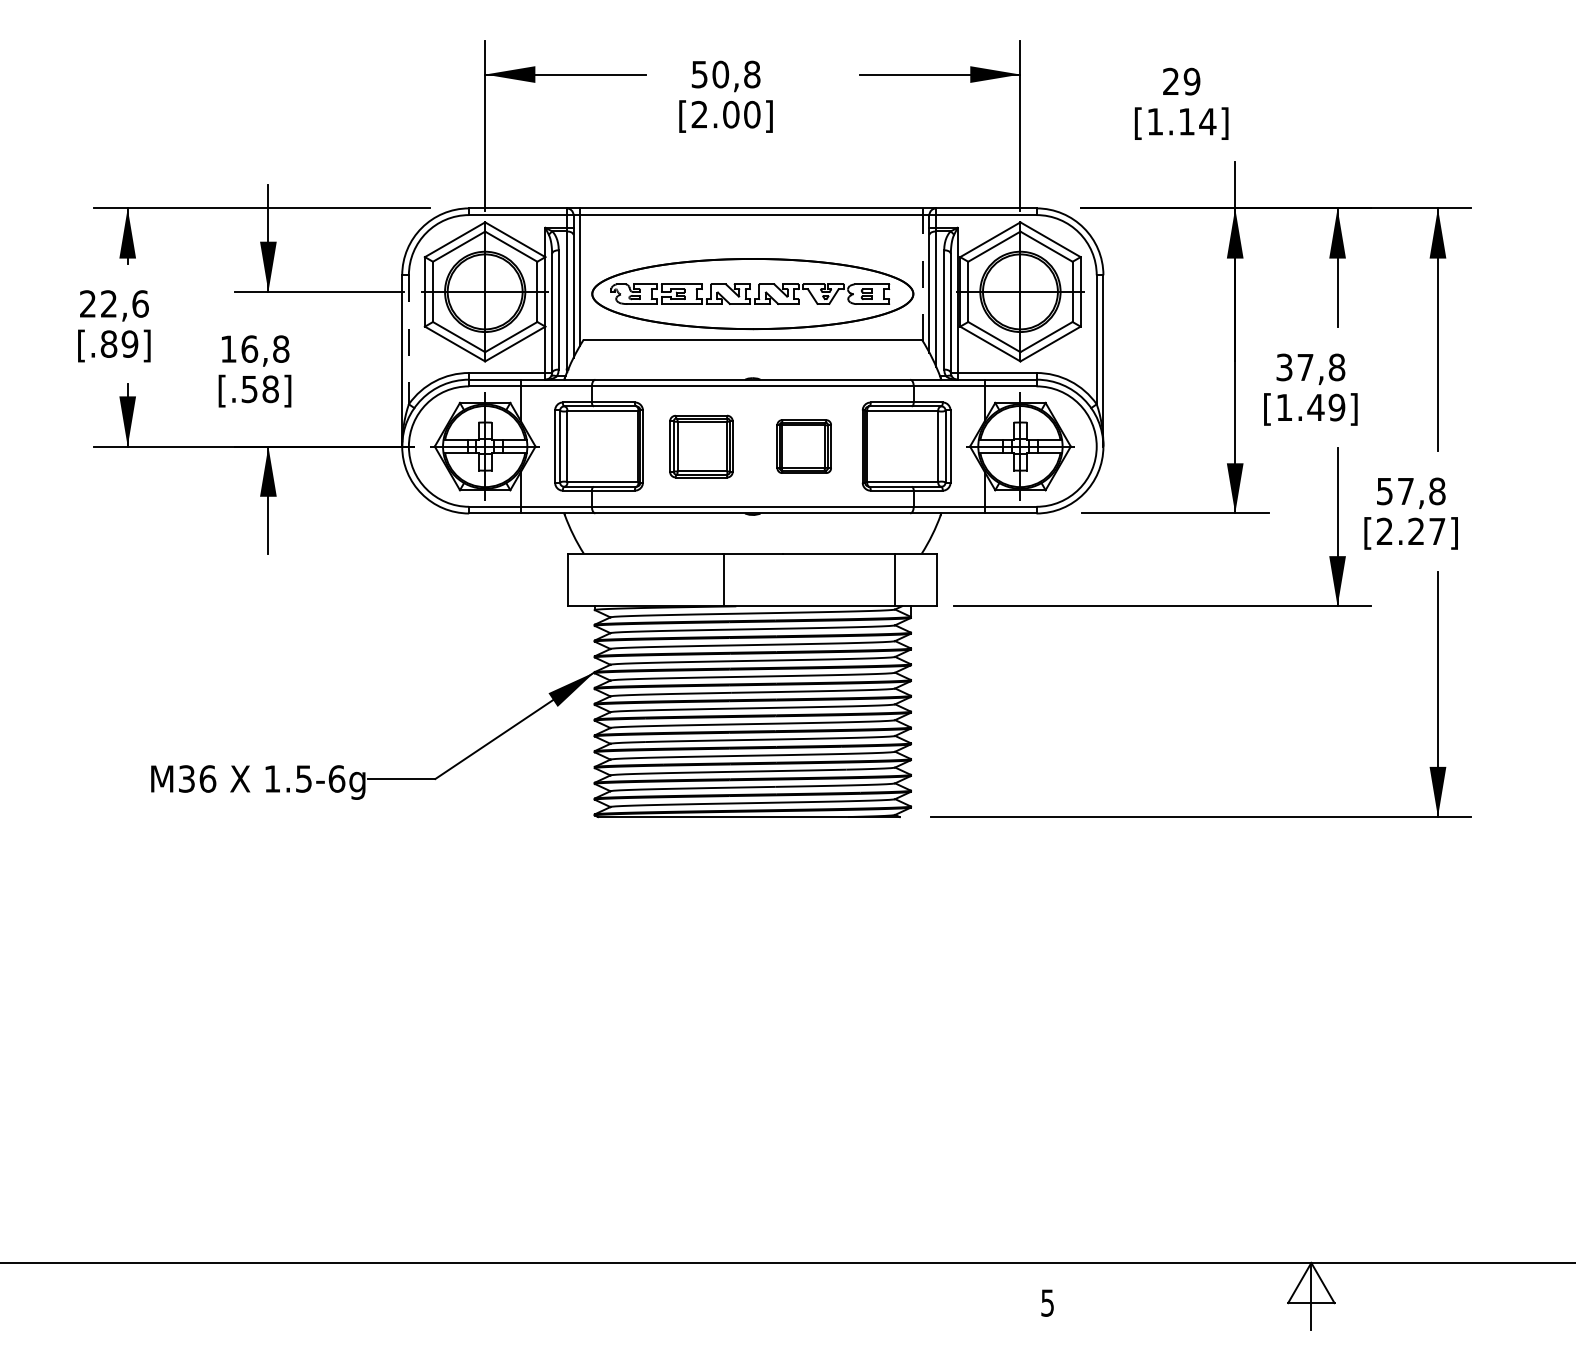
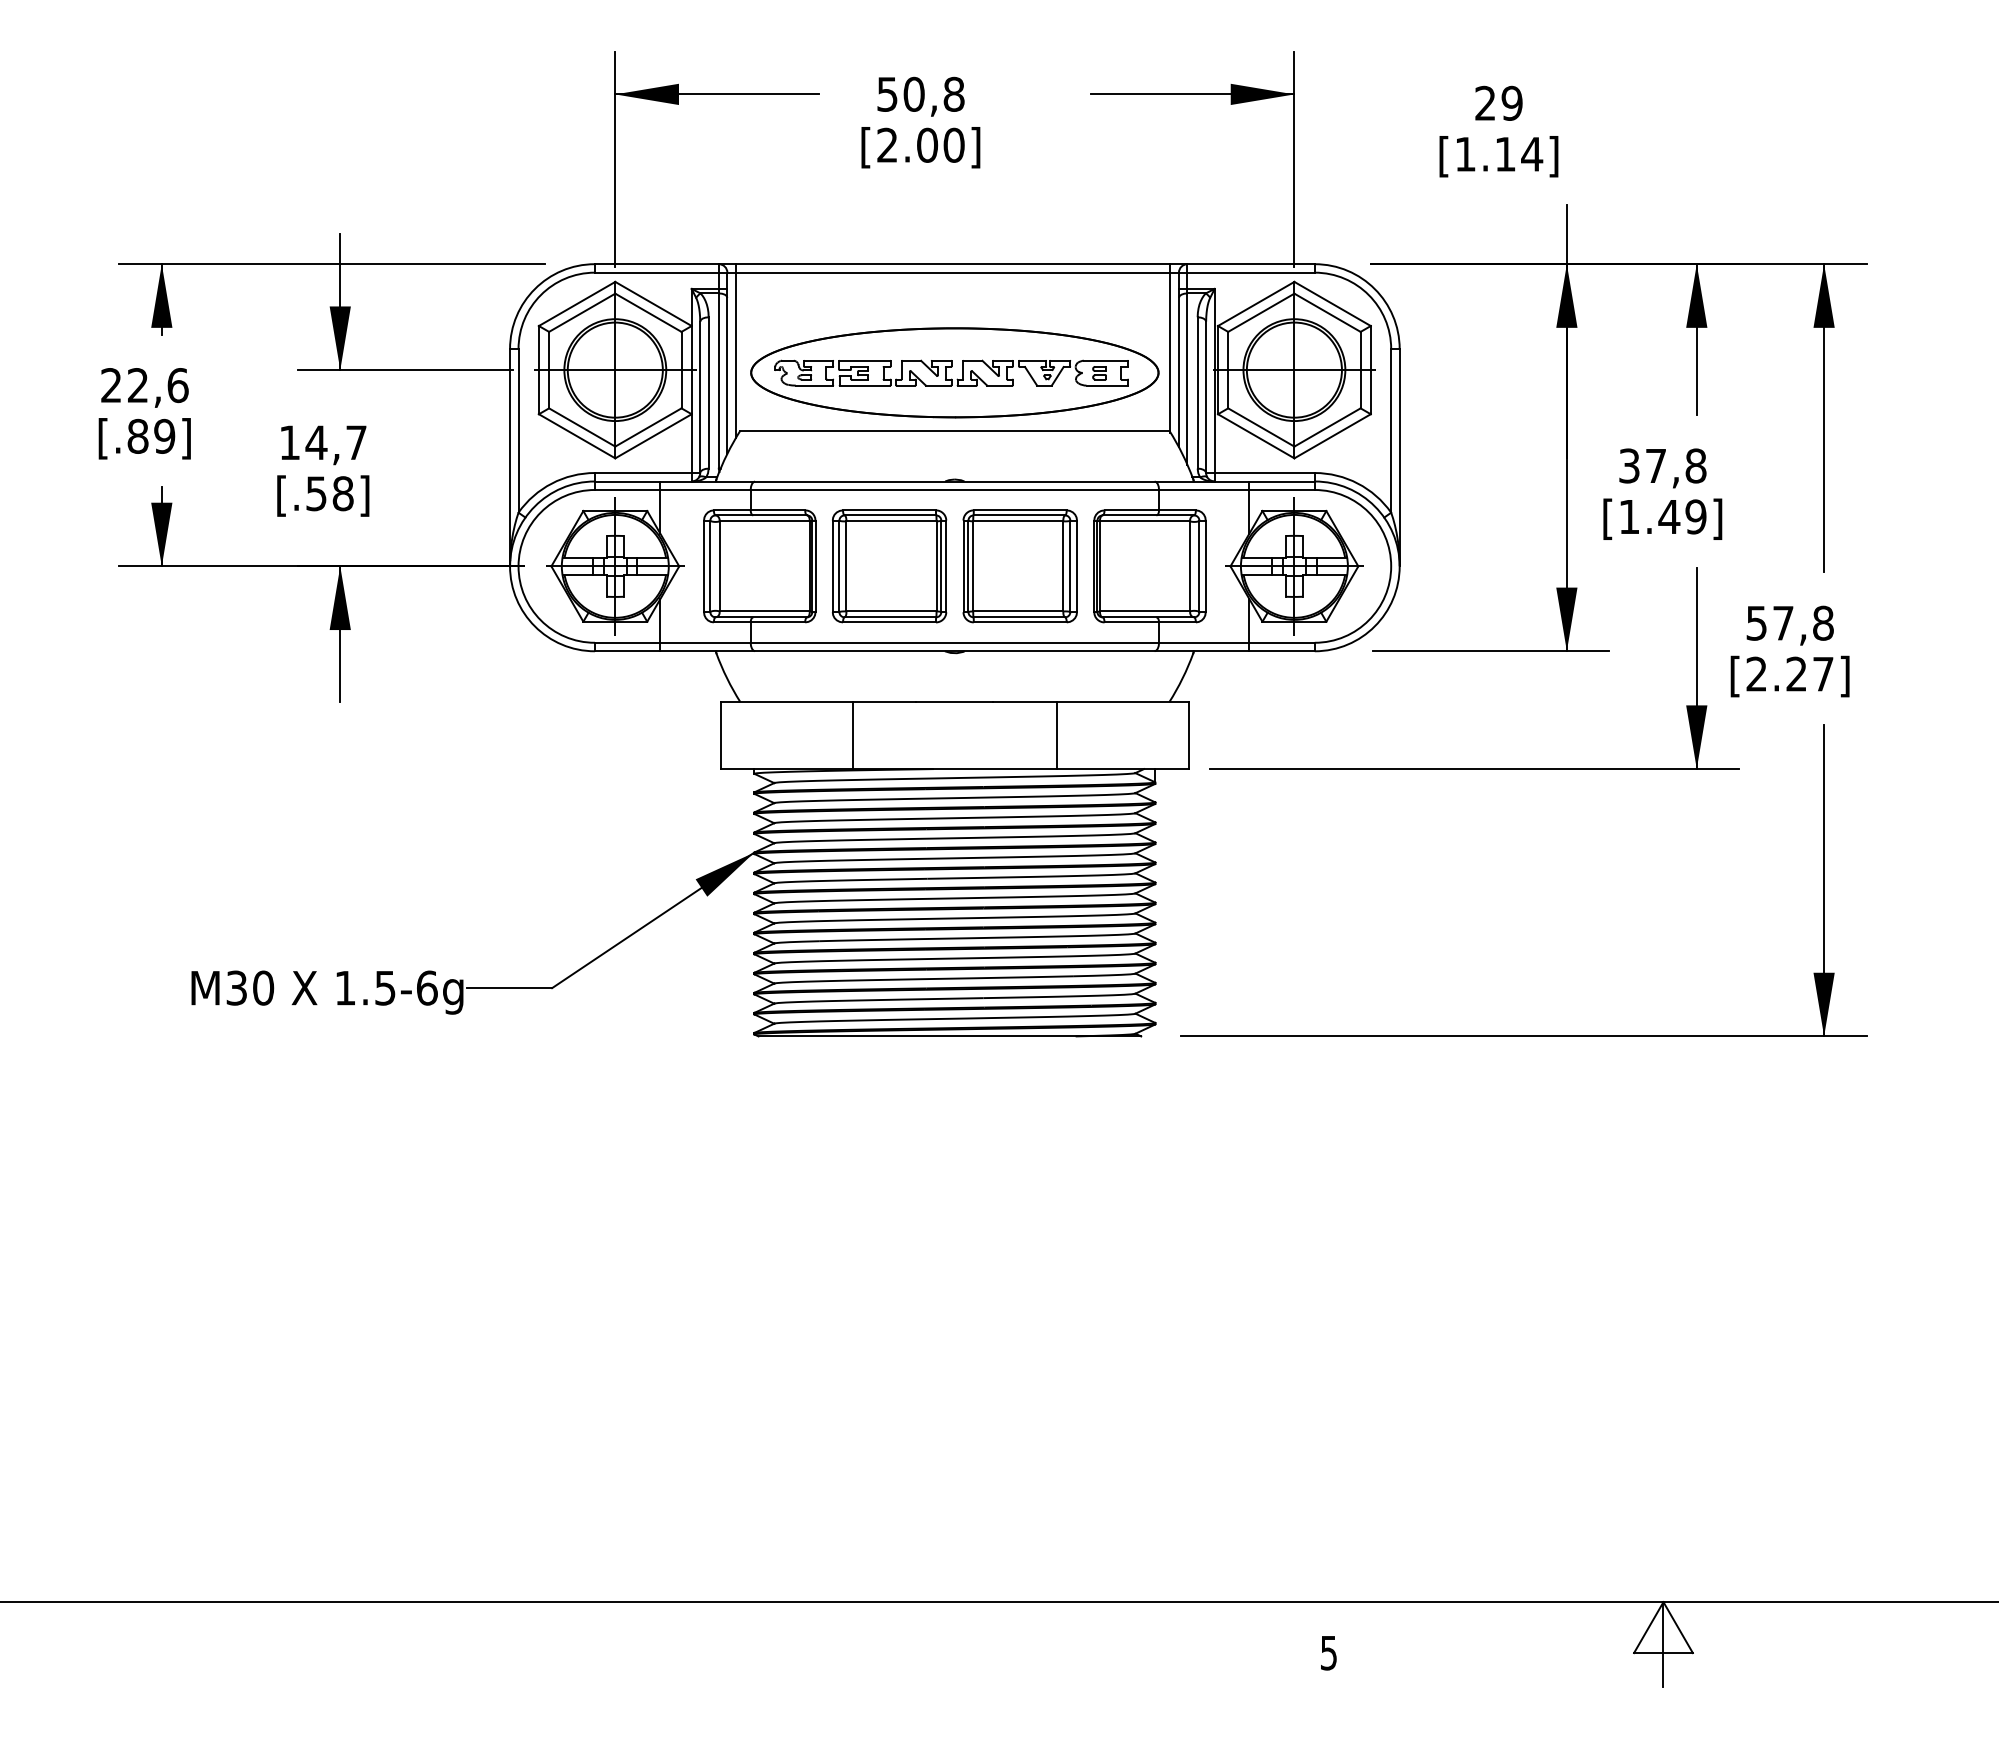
line: (922, 274) -> (1170, 347), dashed -> solid
line: (408, 339) -> (518, 430), dashed -> solid
text: (264, 348) -> (335, 442), 16,8 -> 14,7
part: (701, 446) -> (889, 566), size x1.43
part: (803, 446) -> (1019, 566), size x1.67
line: (723, 579) -> (852, 735), moved
line: (895, 579) -> (1056, 735), moved
text: (207, 778) -> (263, 987), M36 -> M30

